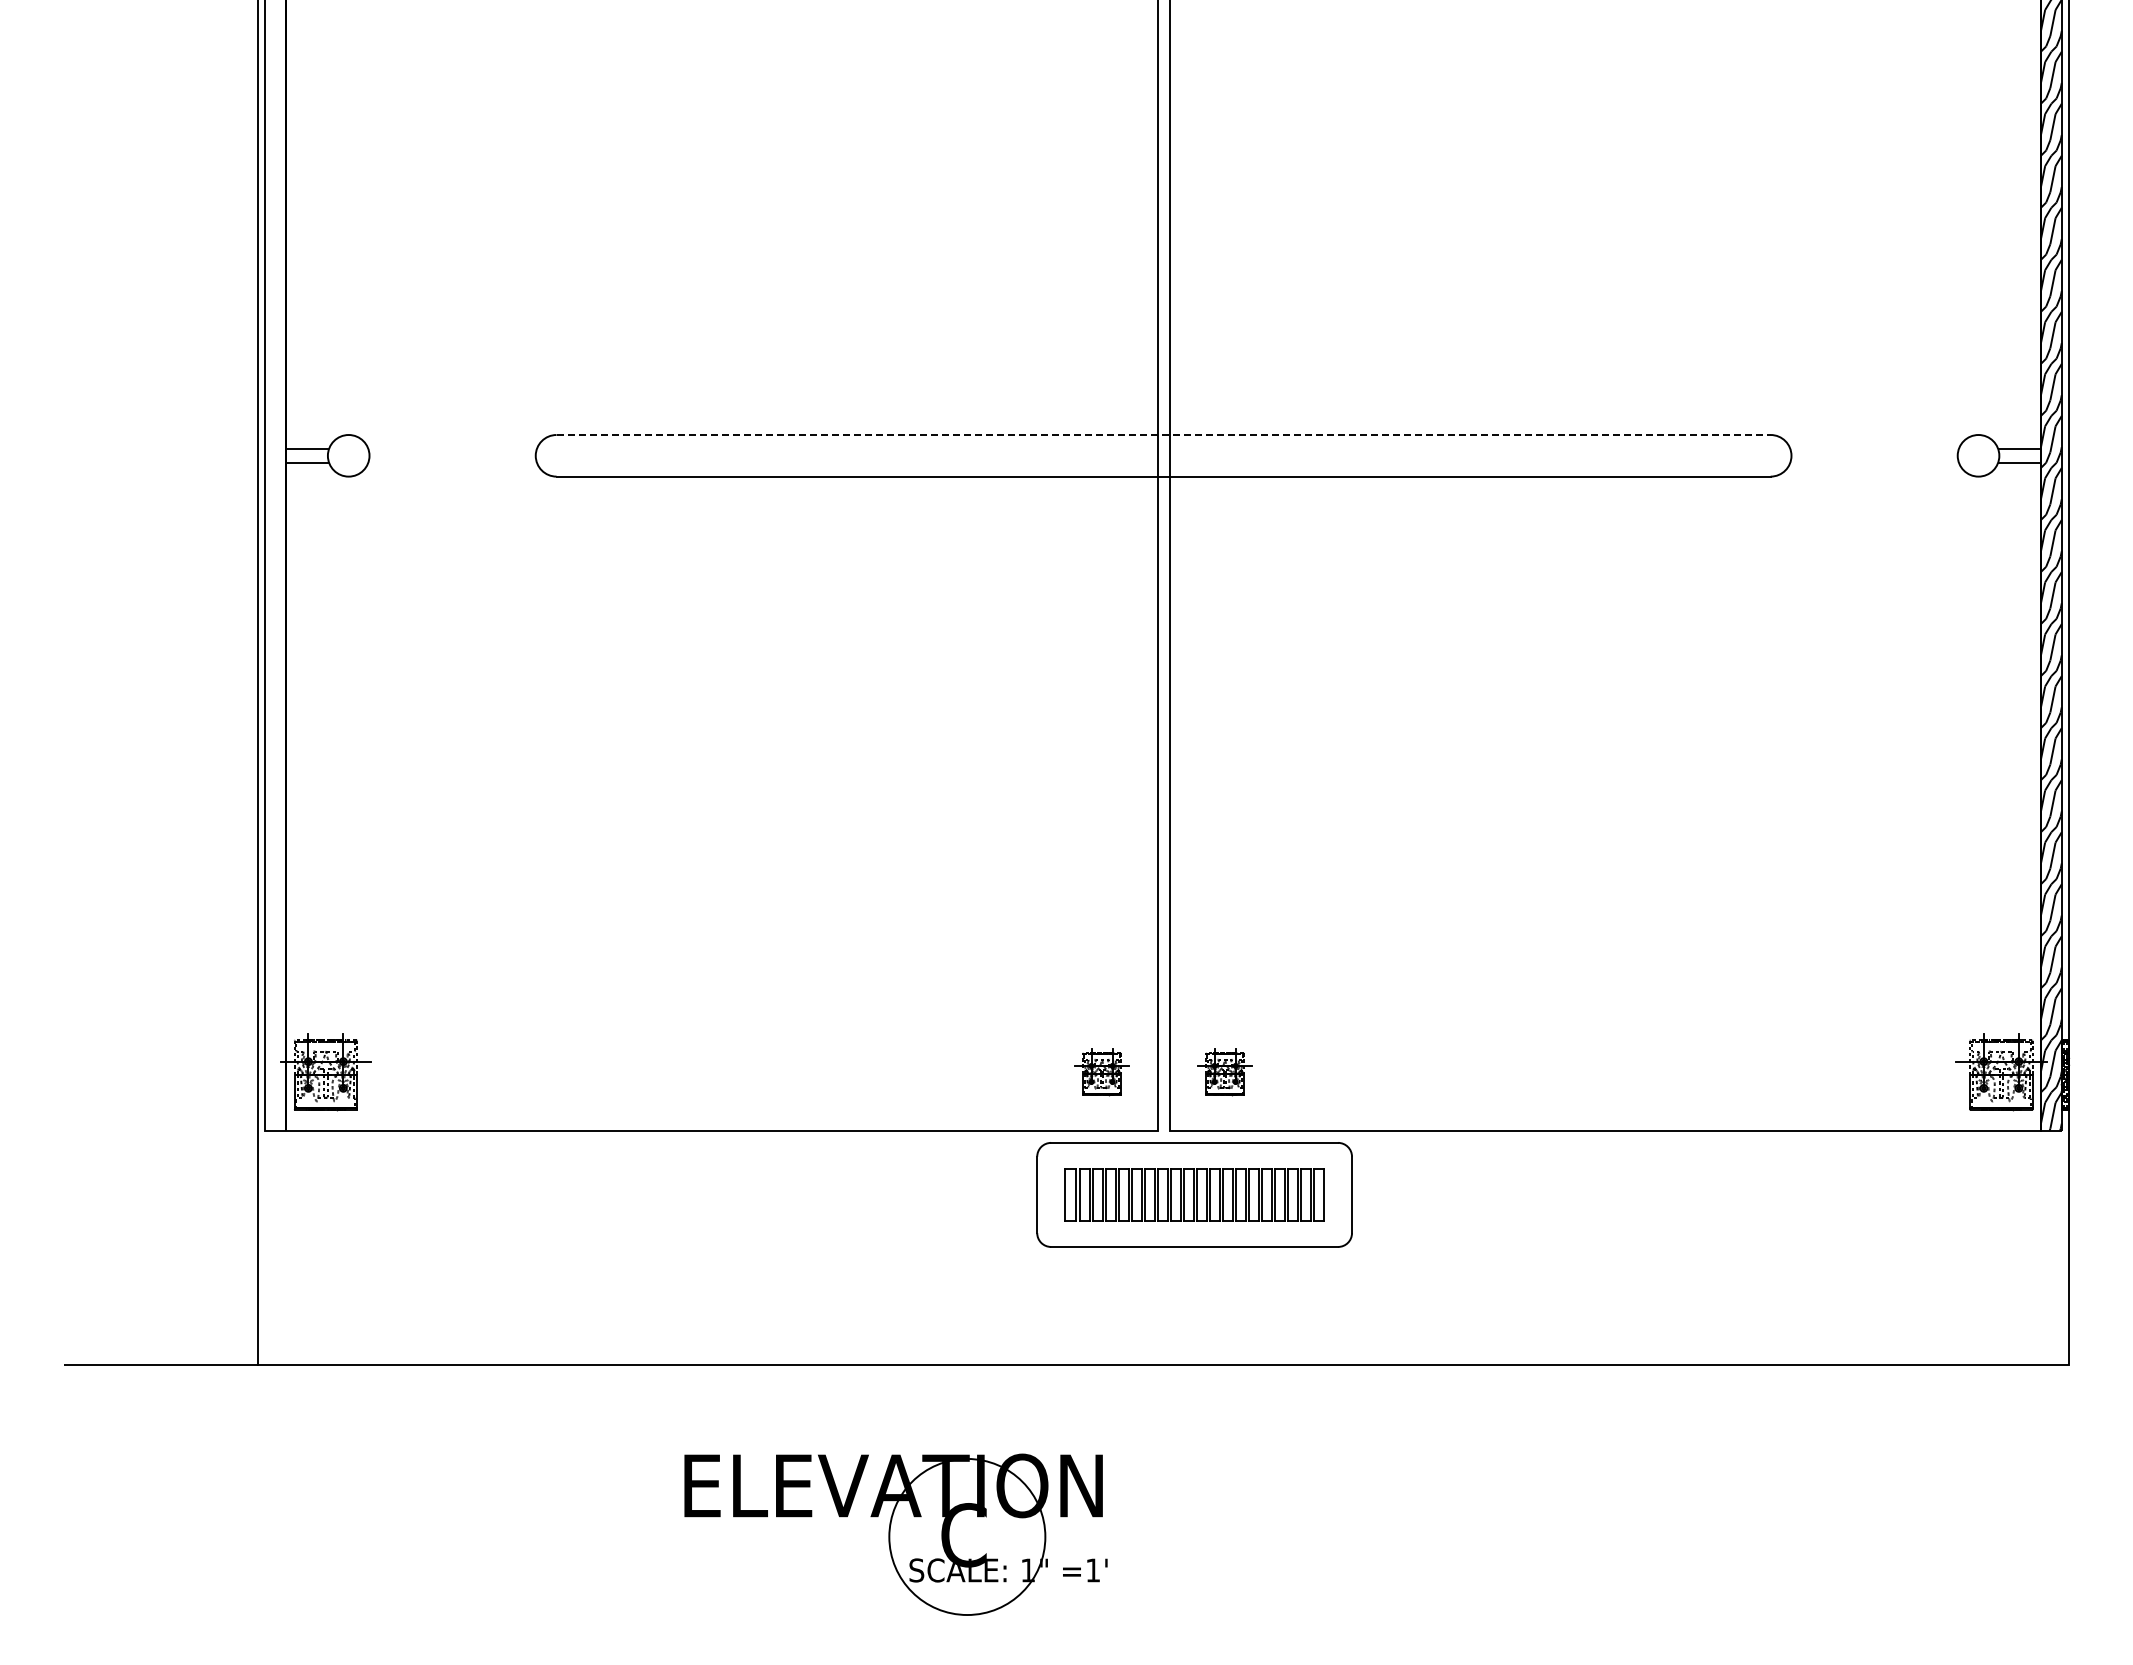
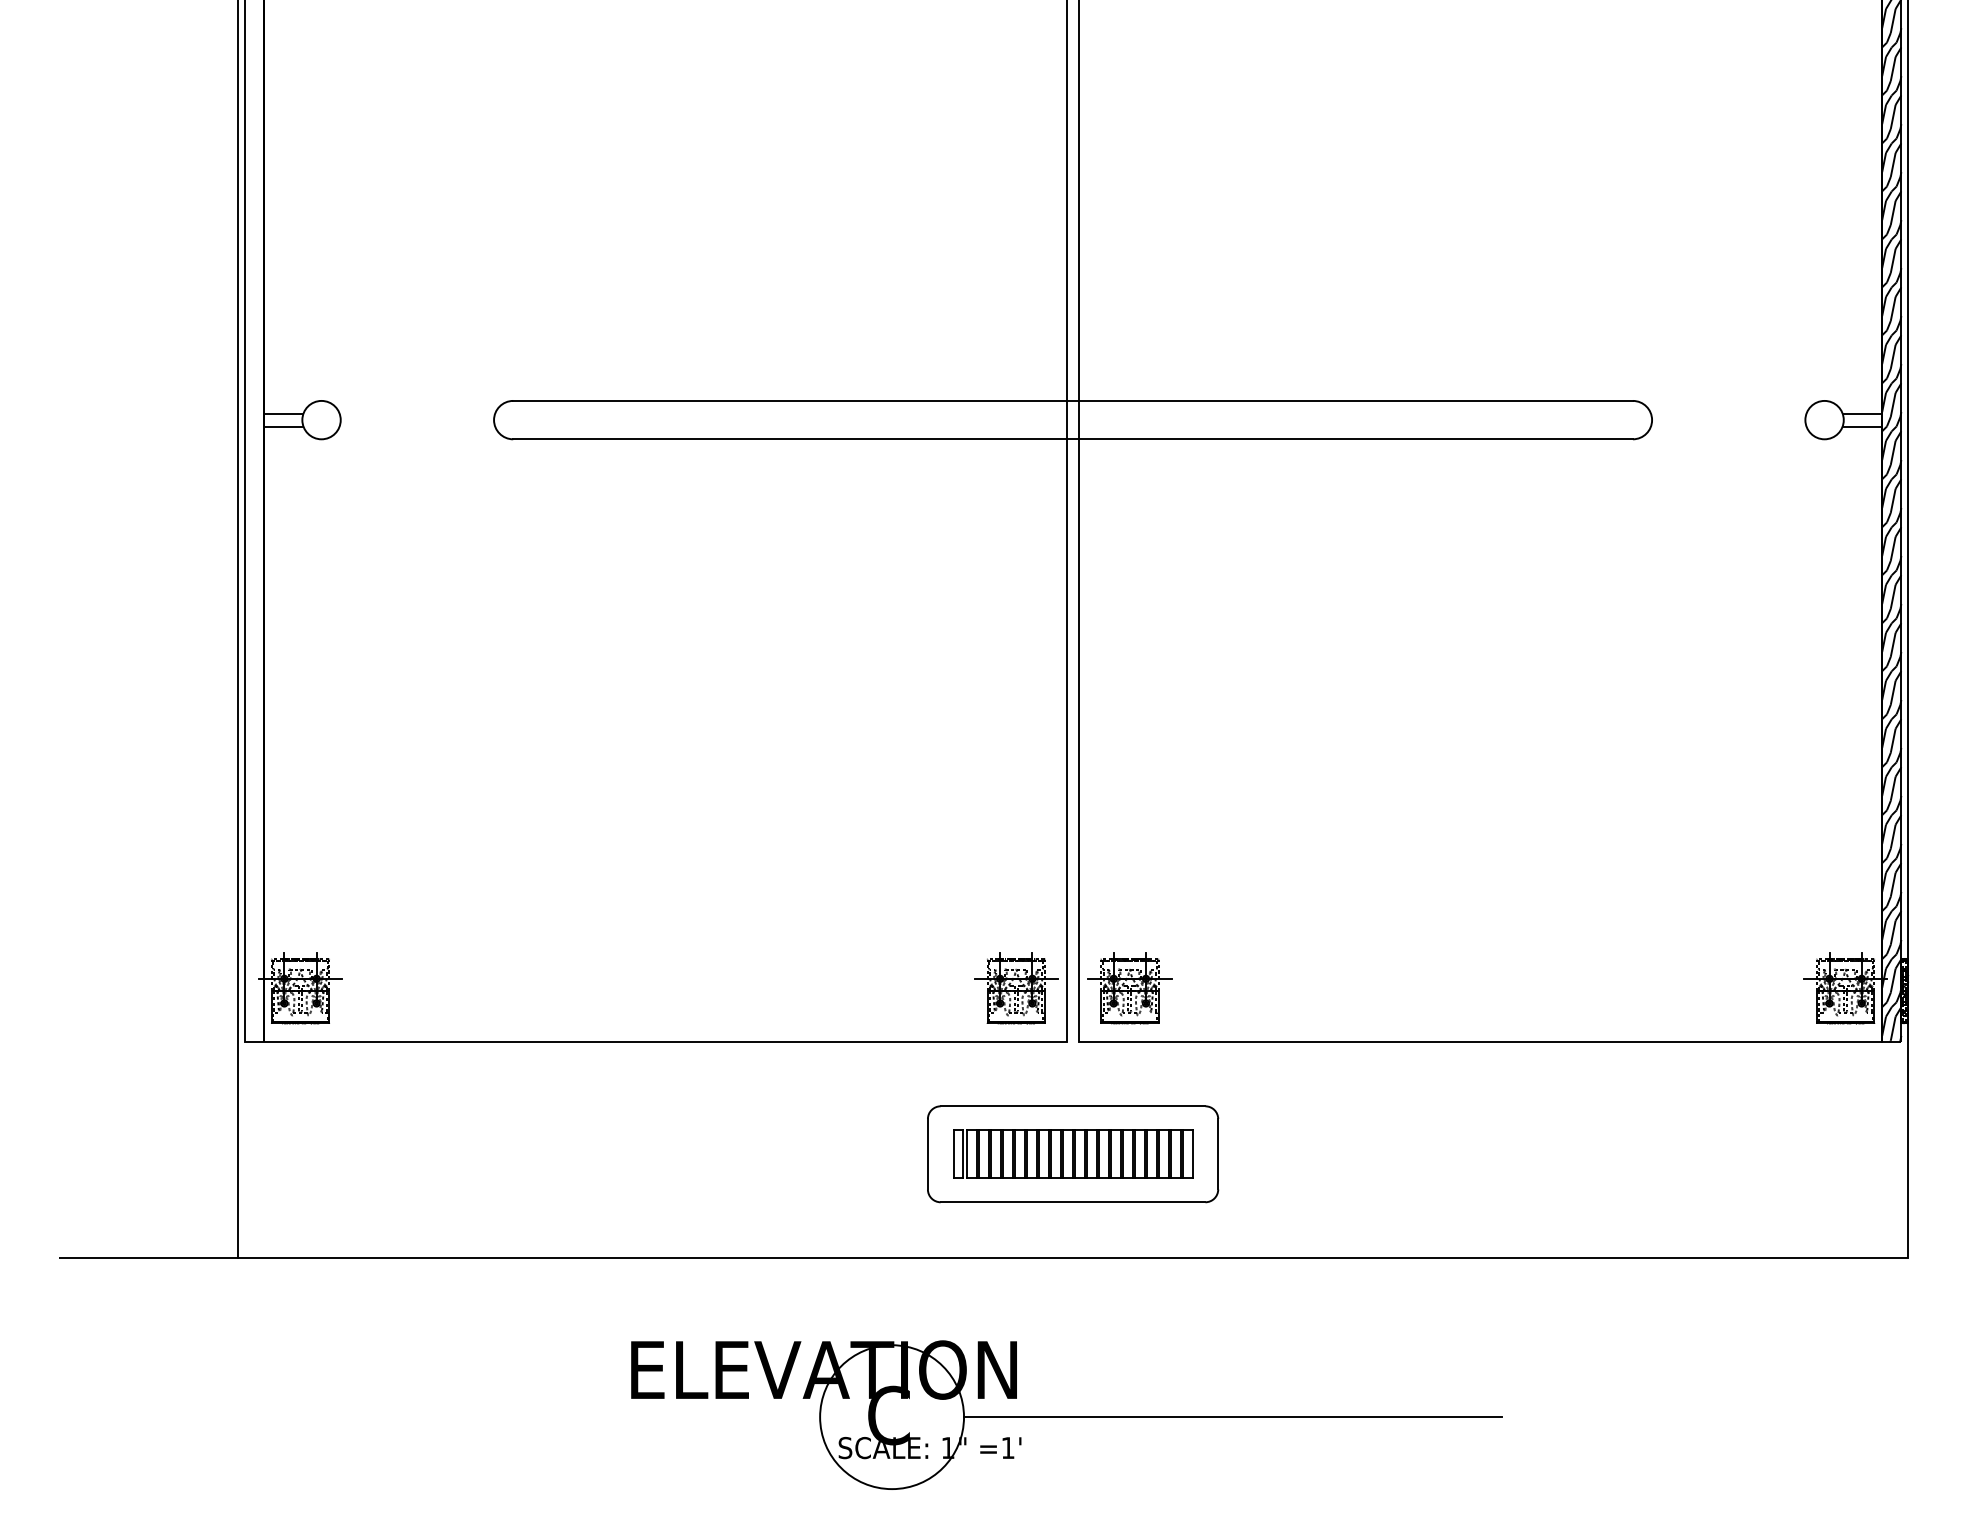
line: (1164, 435) -> (1073, 401), dashed -> solid
part: (1101, 1072) -> (1015, 988), size x1.67
part: (1224, 1072) -> (1129, 988), size x1.67
part: (1194, 1194) -> (1072, 1153), moved
line: (1337, 1536) -> (1233, 1416), added

